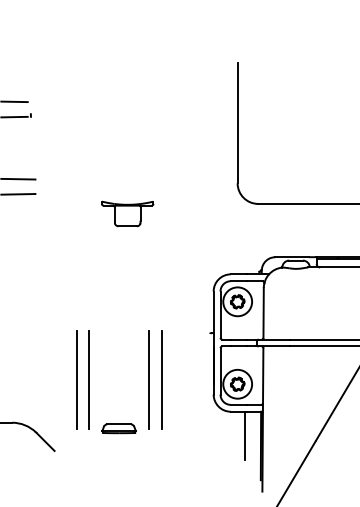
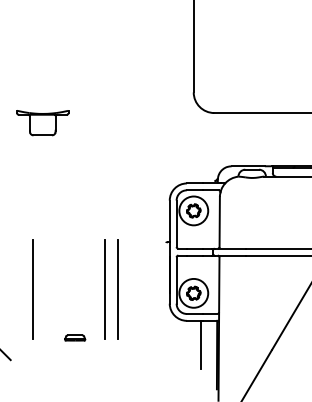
part: (127, 213) -> (42, 122), moved
line: (89, 380) -> (45, 289), removed
part: (118, 428) -> (74, 337), size x0.6

